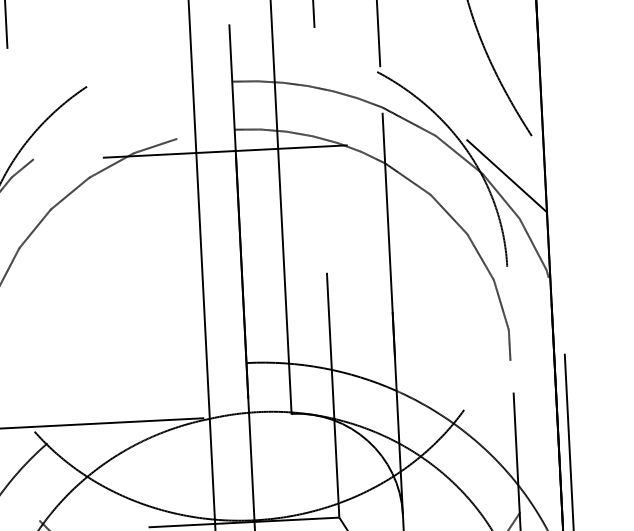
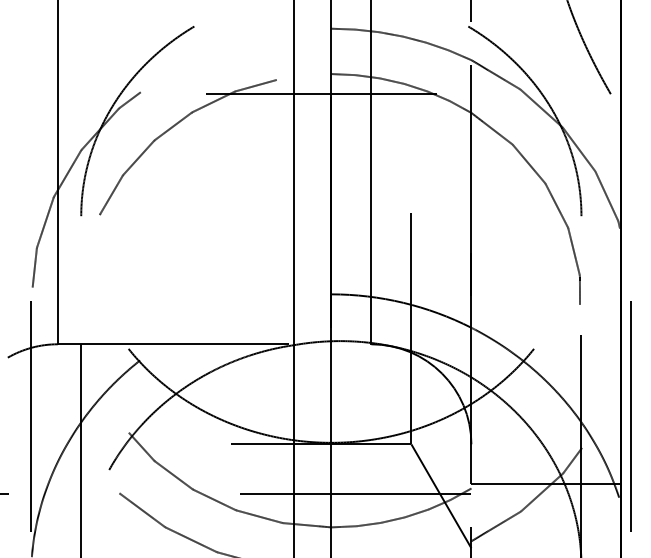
line: (506, 175) -> (585, 130), removed

